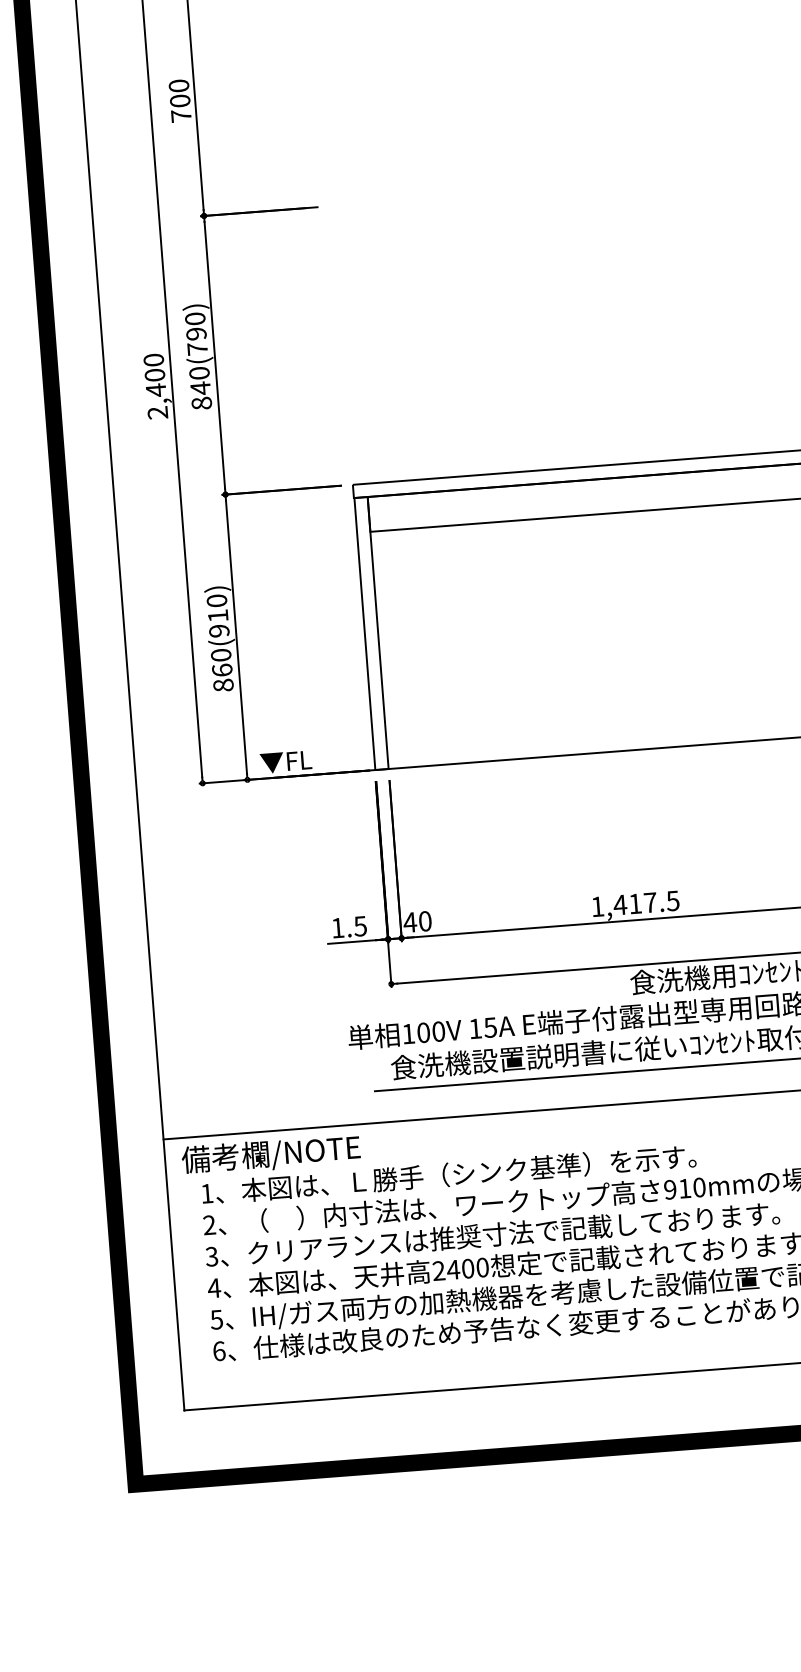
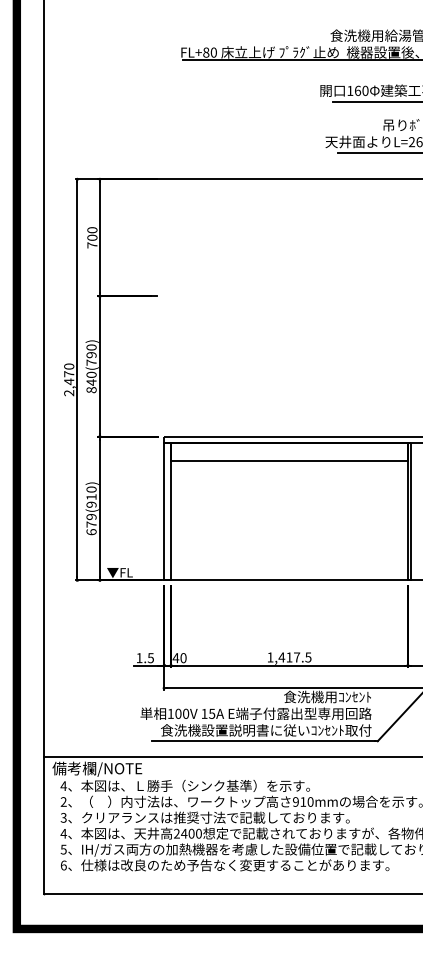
text: (155, 375) -> (69, 374), 2,400 -> 2,470
text: (222, 670) -> (91, 524), 860(910) -> 679(910)
text: (206, 1192) -> (63, 785), 1 -> 4

